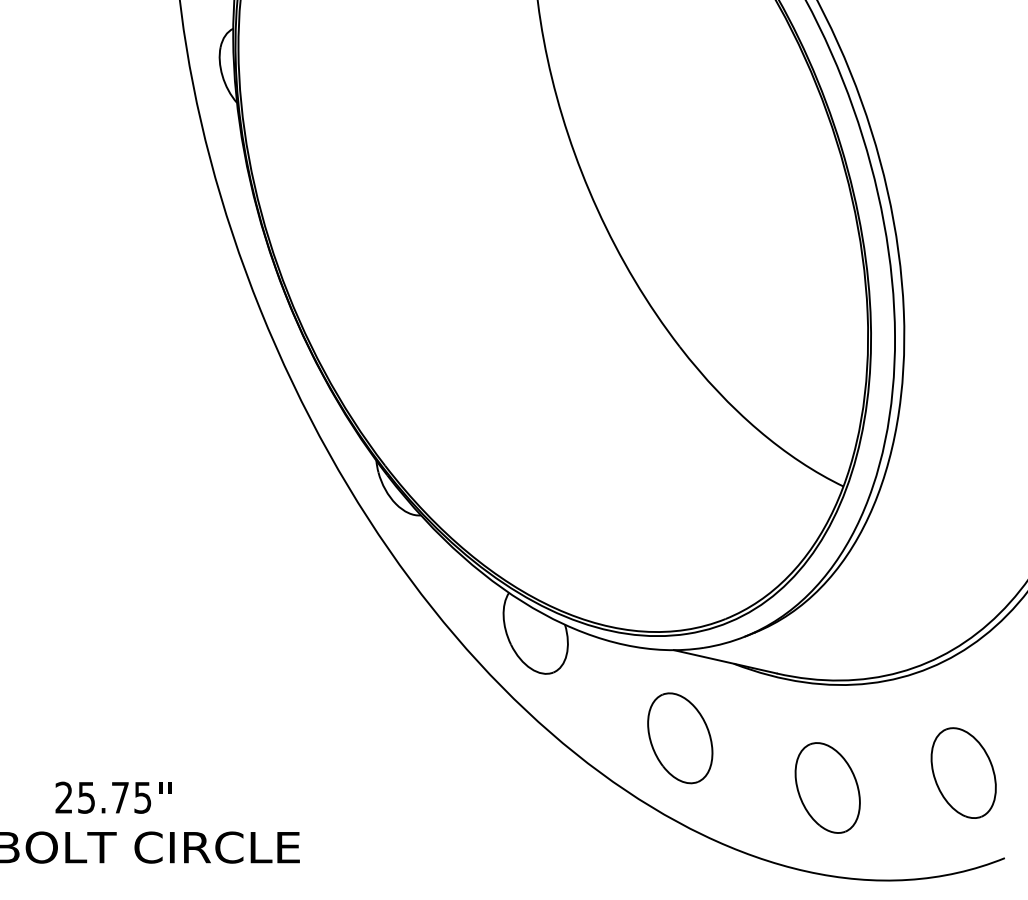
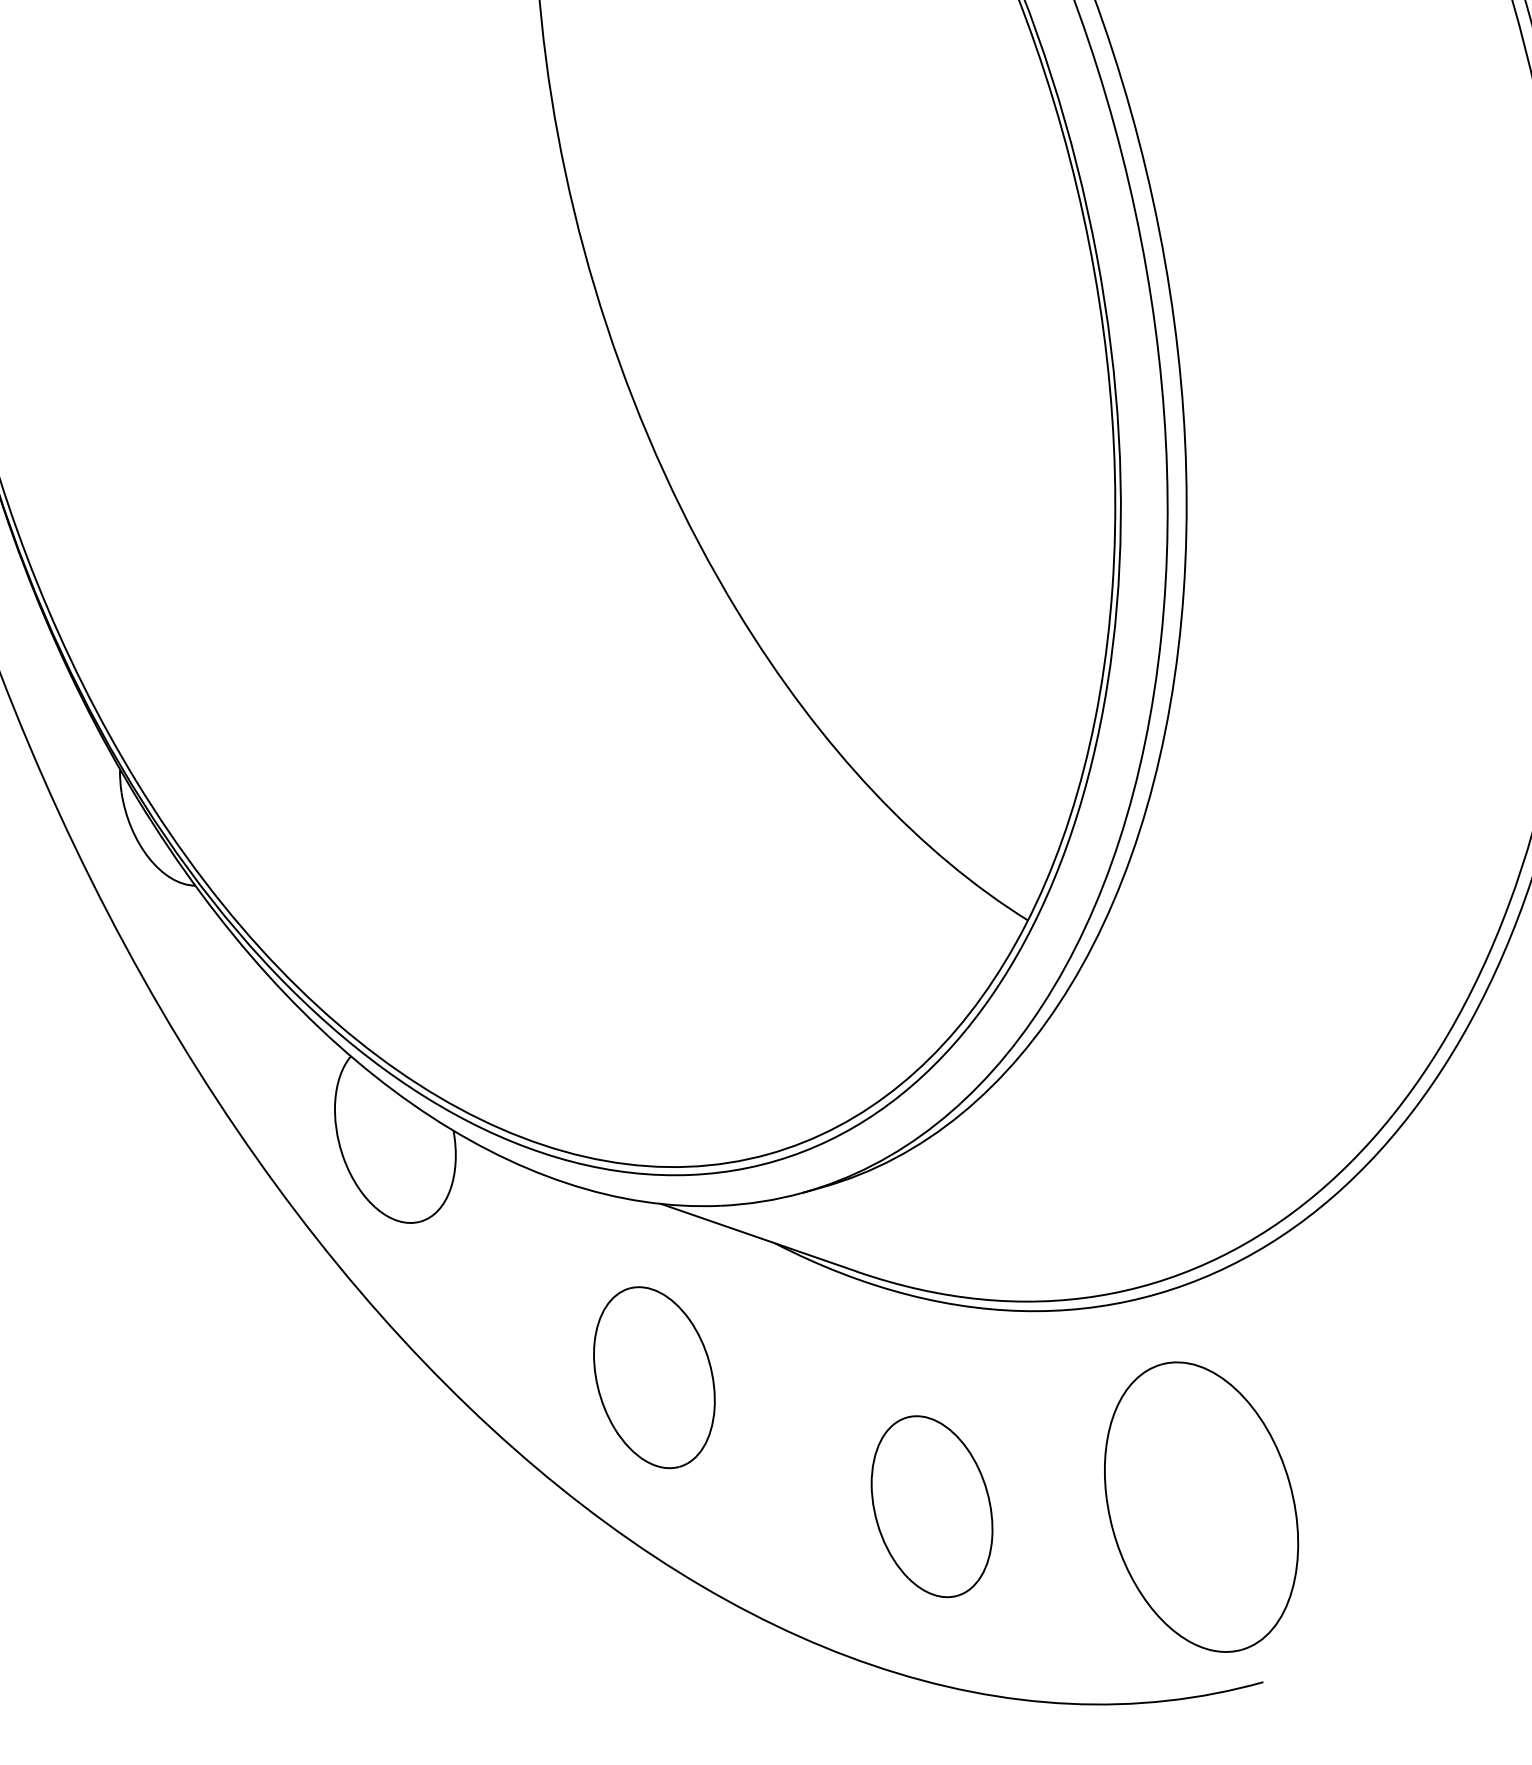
part: (963, 772) -> (1200, 1505), size x1.6

